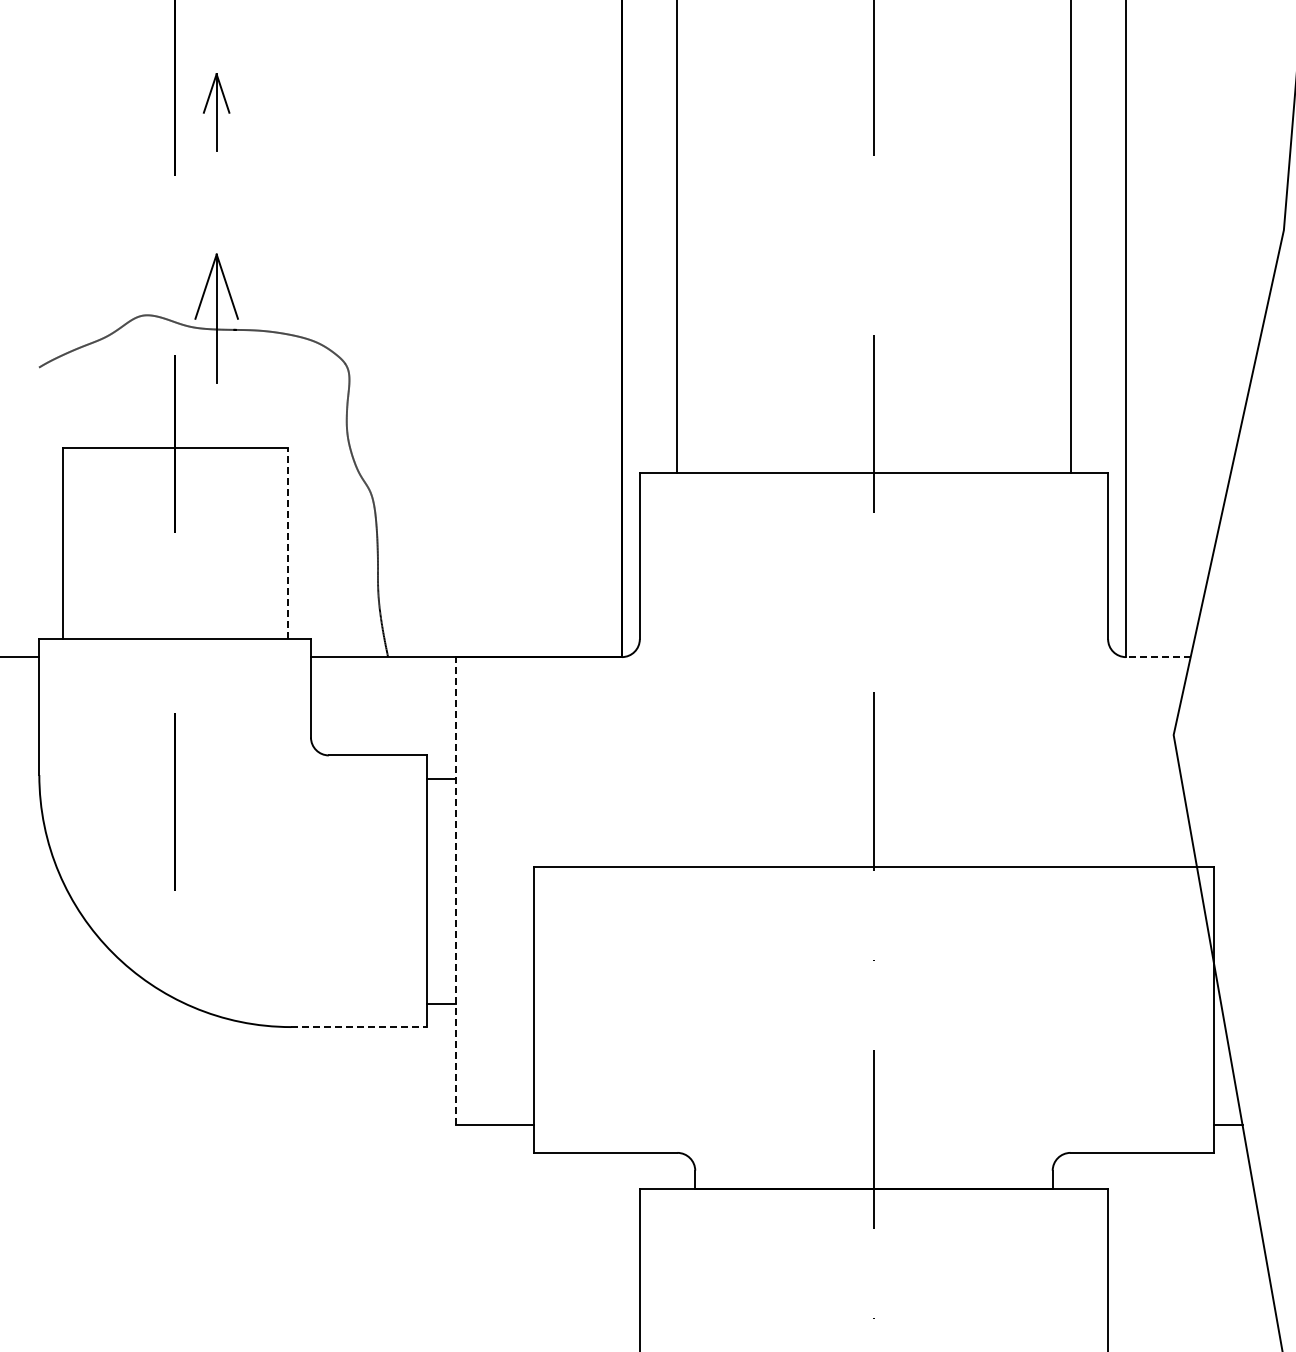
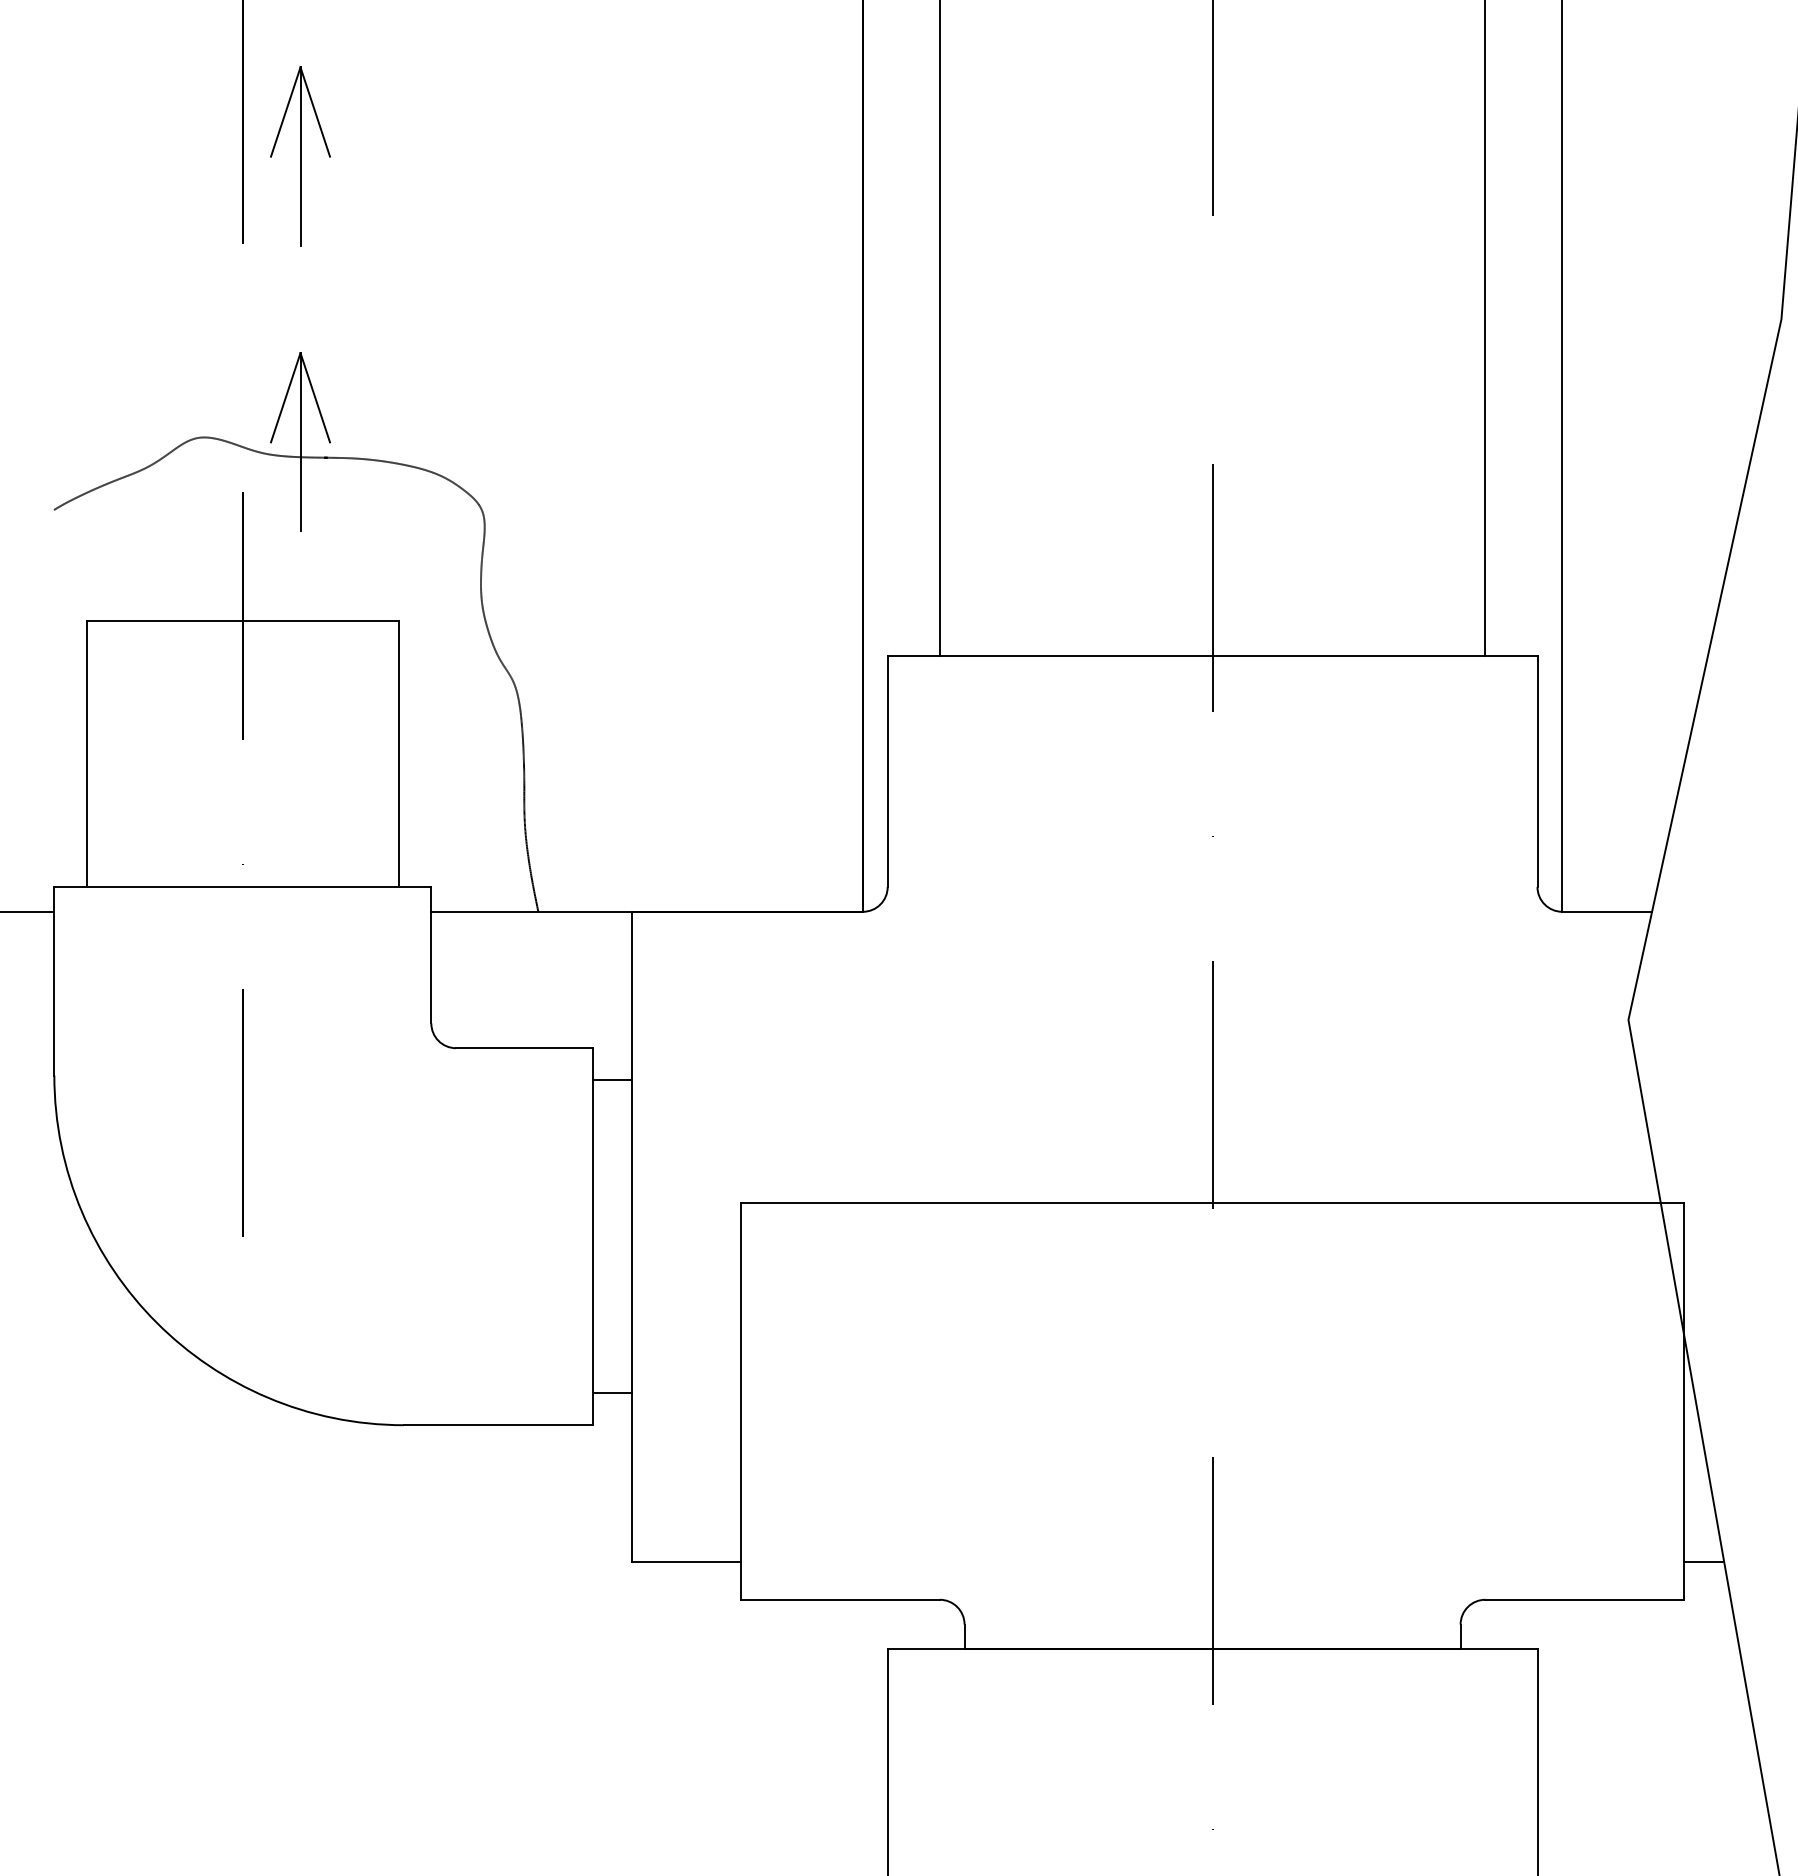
part: (216, 112) -> (300, 156), size x1.67
line: (287, 543) -> (398, 754), dashed -> solid
line: (1157, 657) -> (1606, 912), dashed -> solid
line: (455, 890) -> (631, 1235), dashed -> solid
line: (359, 1027) -> (498, 1425), dashed -> solid

